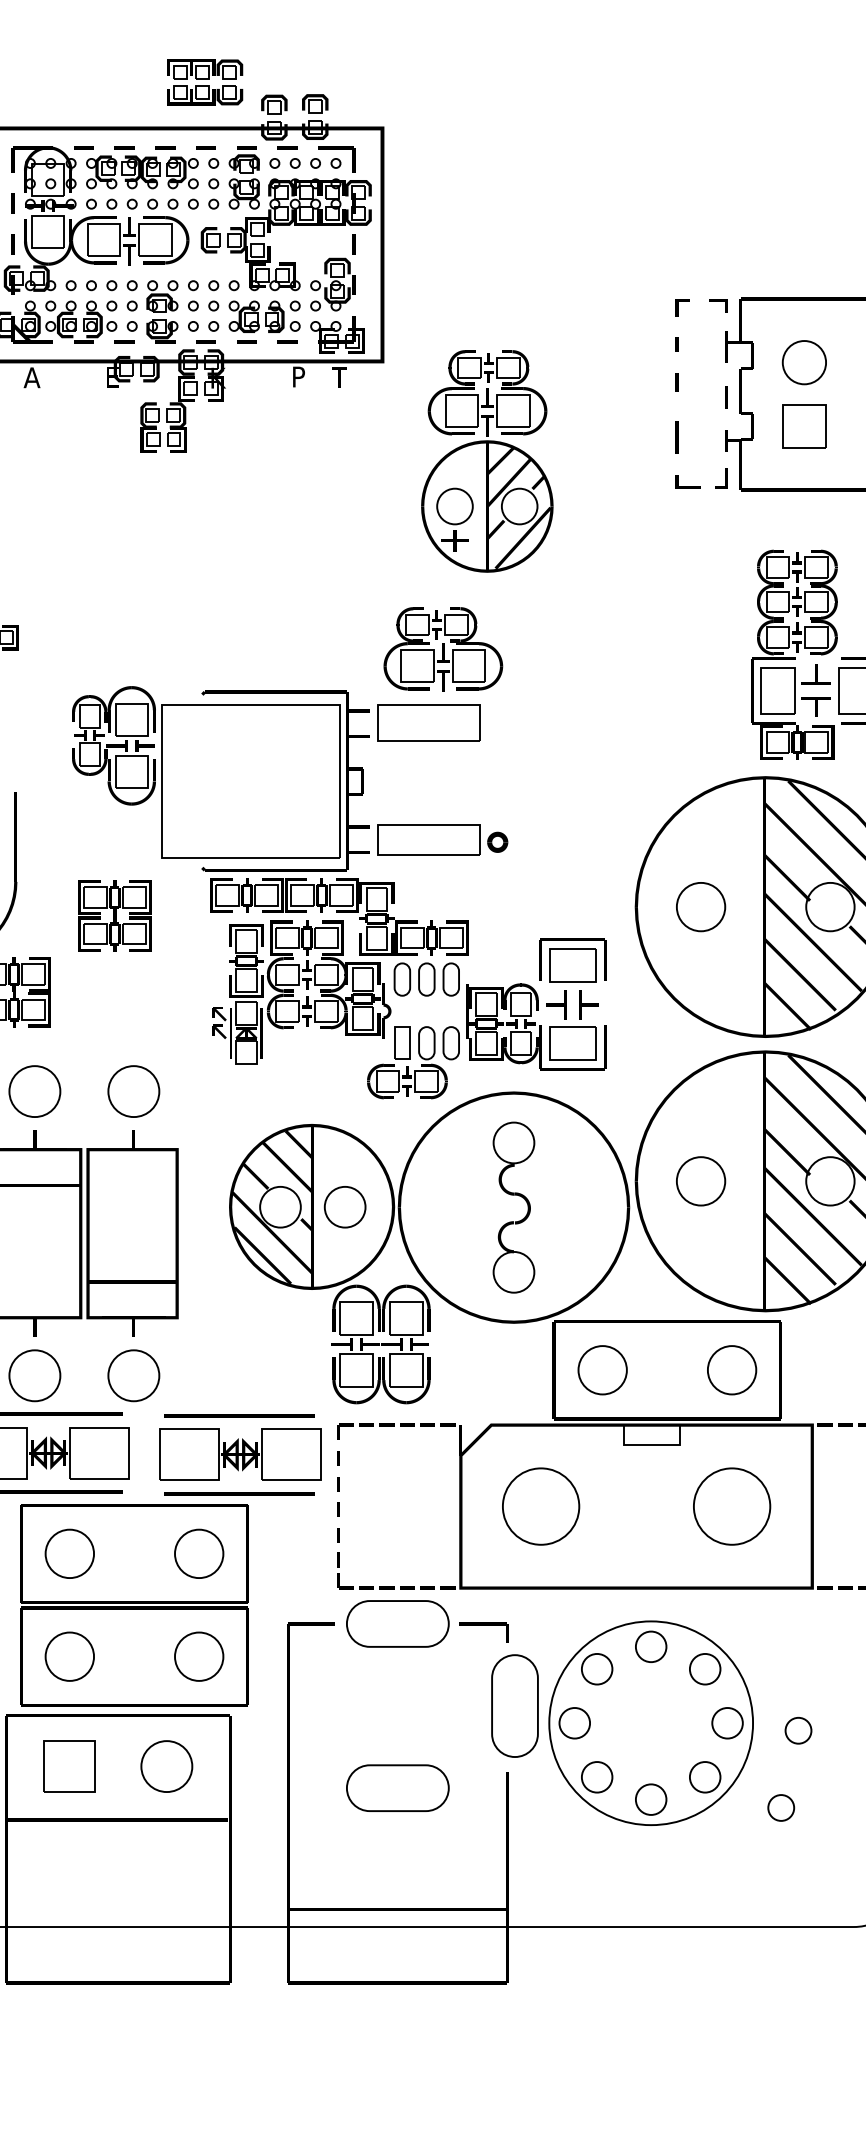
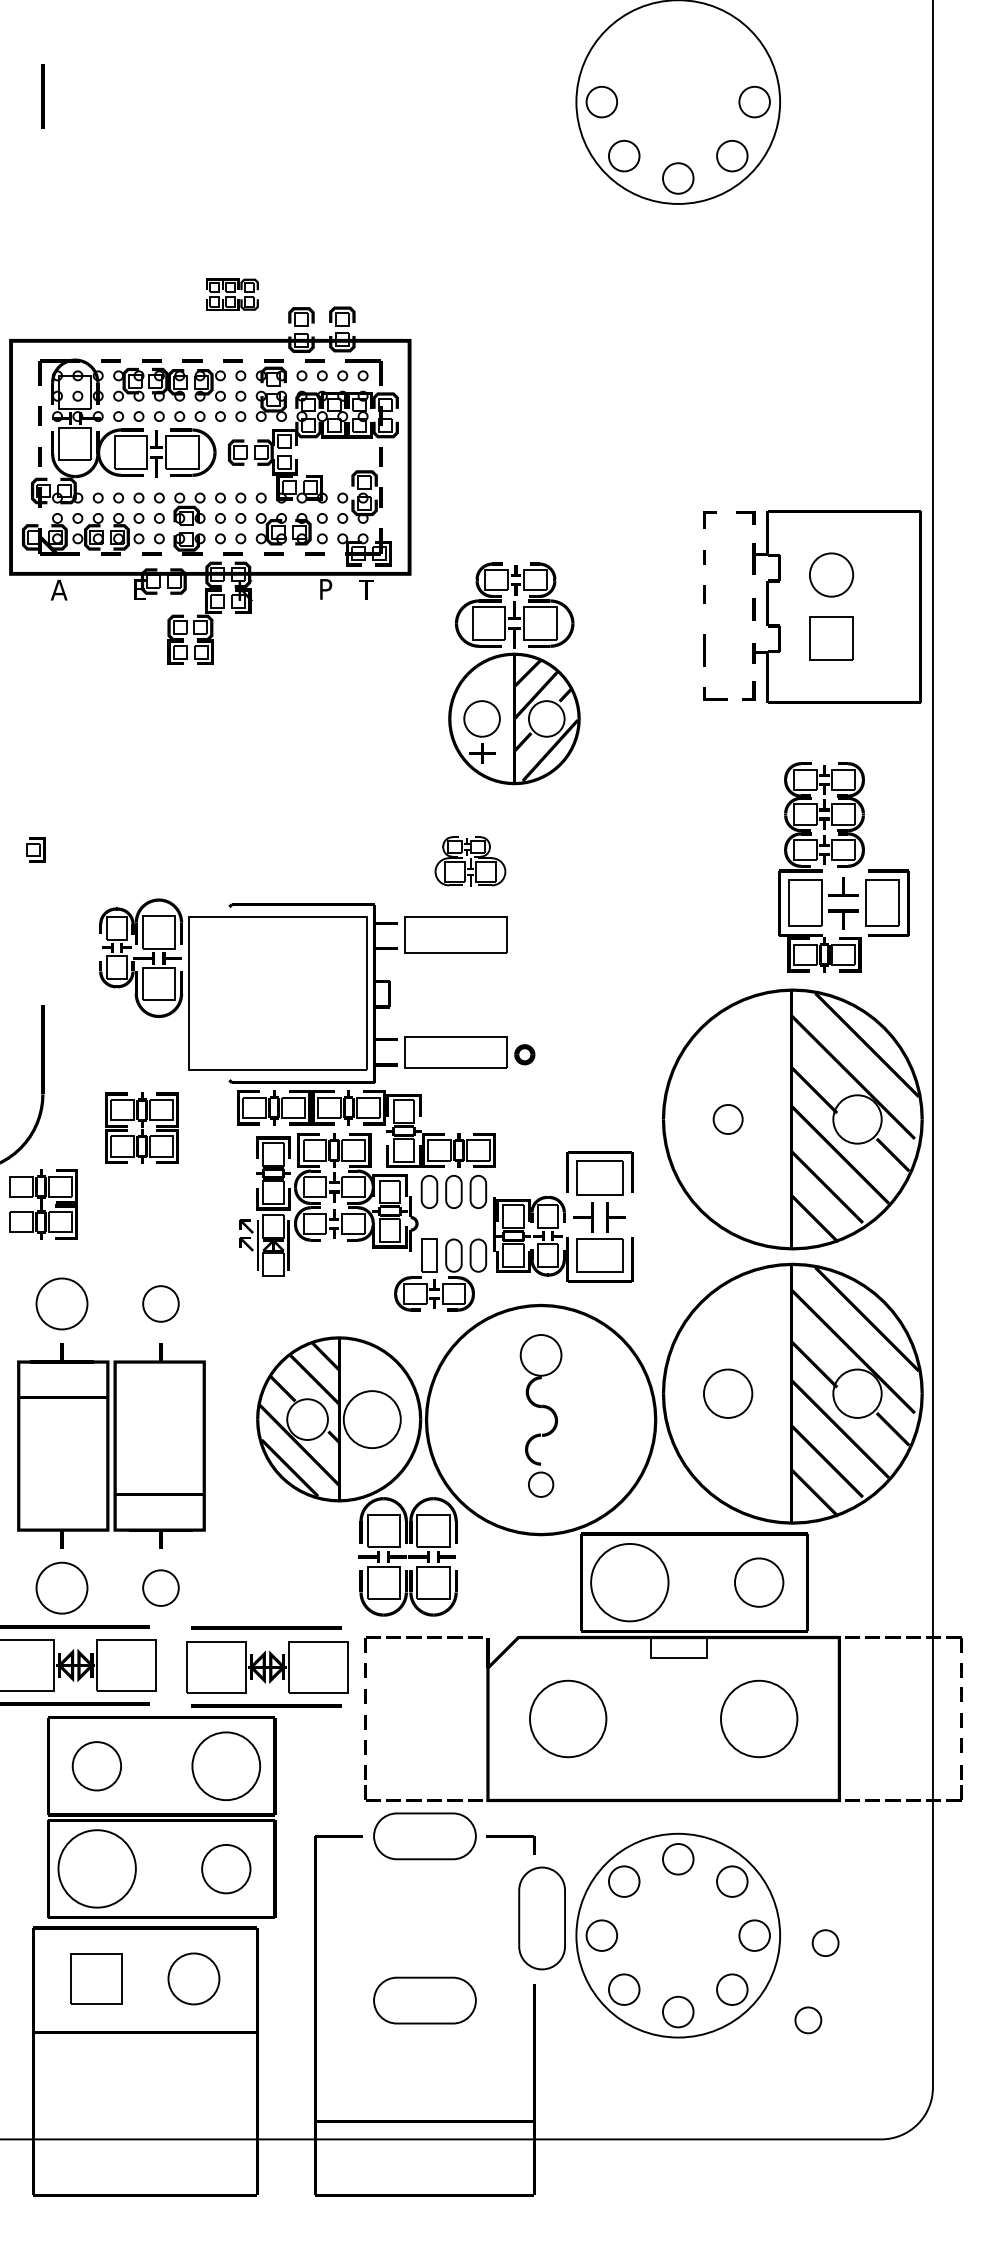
part: (205, 82) -> (232, 294), size x0.7
part: (443, 649) -> (470, 861), size x0.6
circle: (700, 907) -> (727, 1119), size x0.6
circle: (133, 1091) -> (160, 1303), size x0.7
circle: (344, 1207) -> (371, 1419), size x1.4
circle: (513, 1272) -> (540, 1484), size x0.6
circle: (602, 1370) -> (629, 1582), size x1.6
circle: (133, 1375) -> (160, 1587), size x0.7
circle: (199, 1554) -> (226, 1766), size x1.4
circle: (69, 1657) -> (96, 1869), size x1.6

